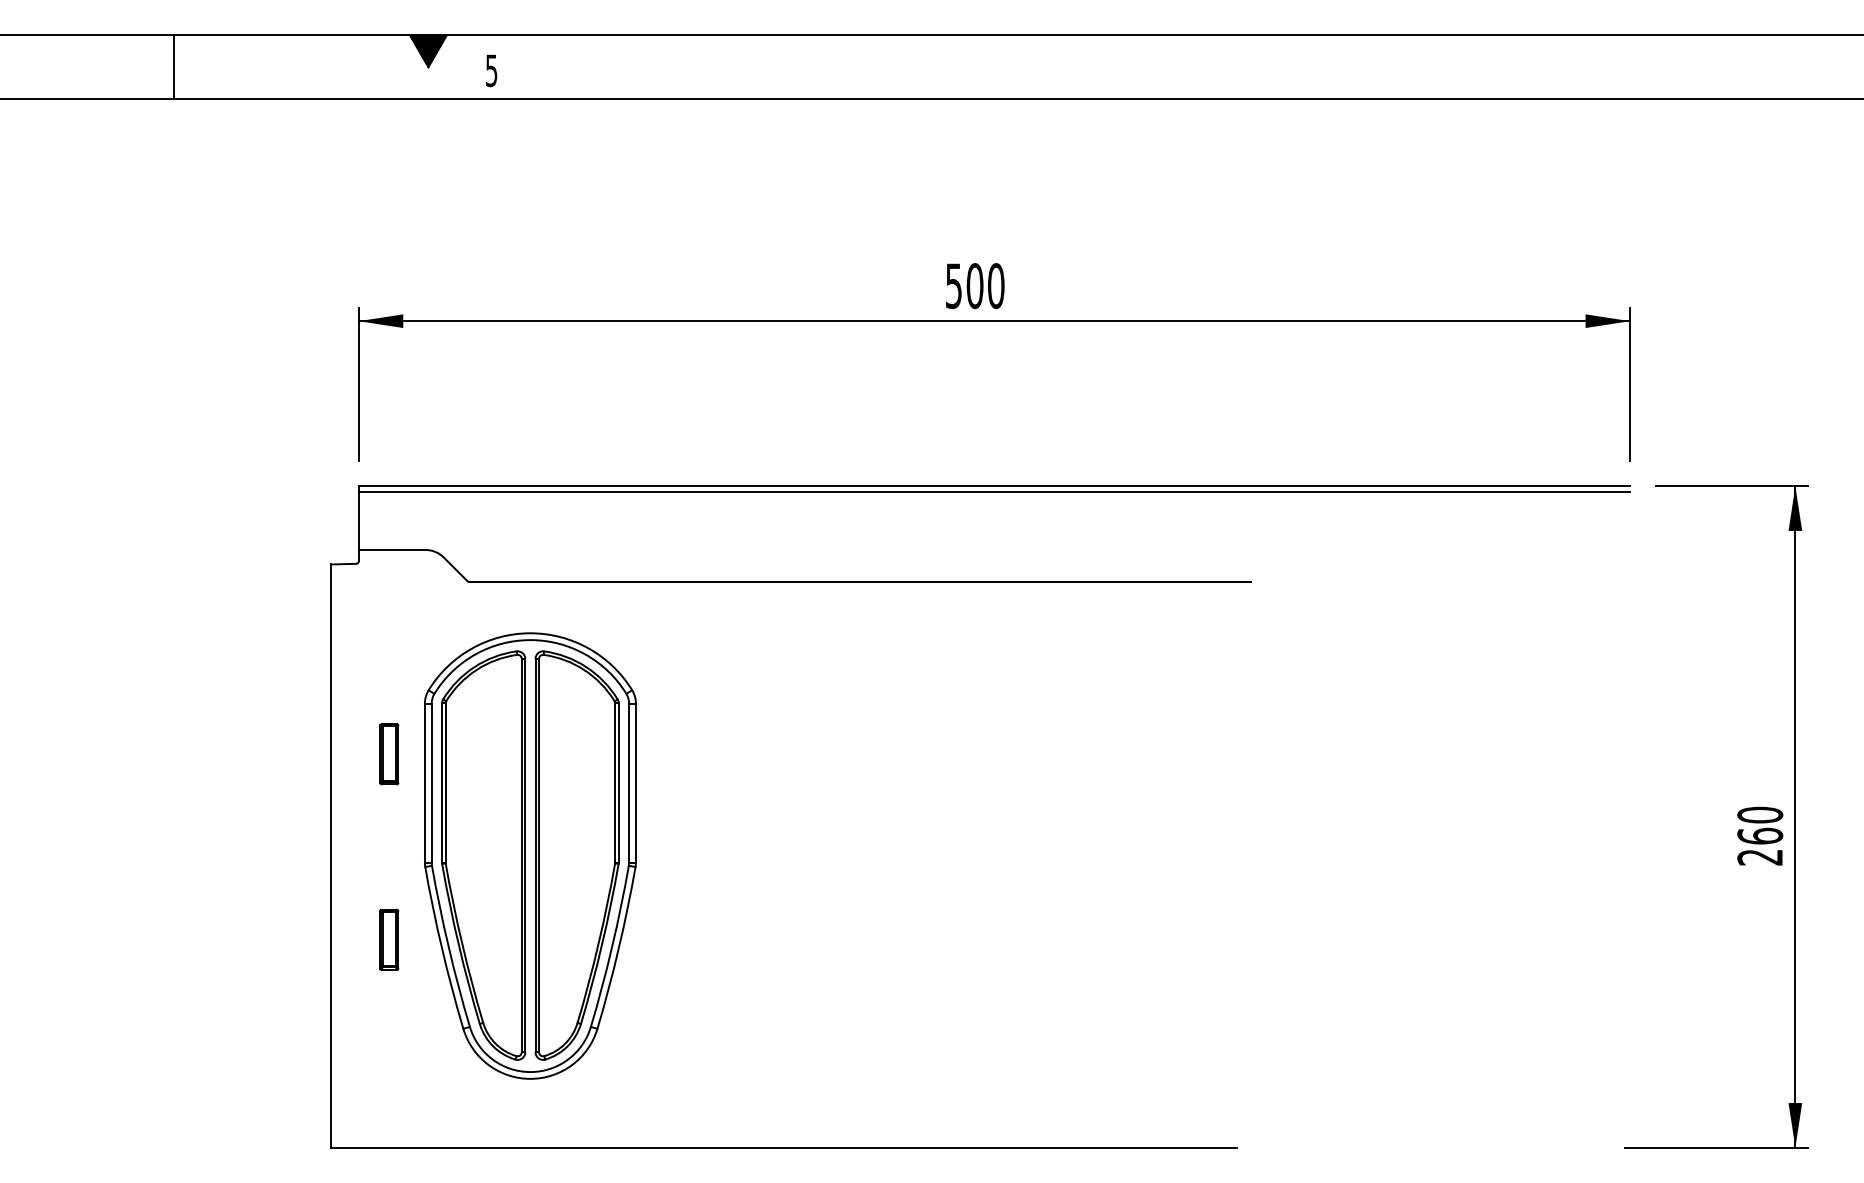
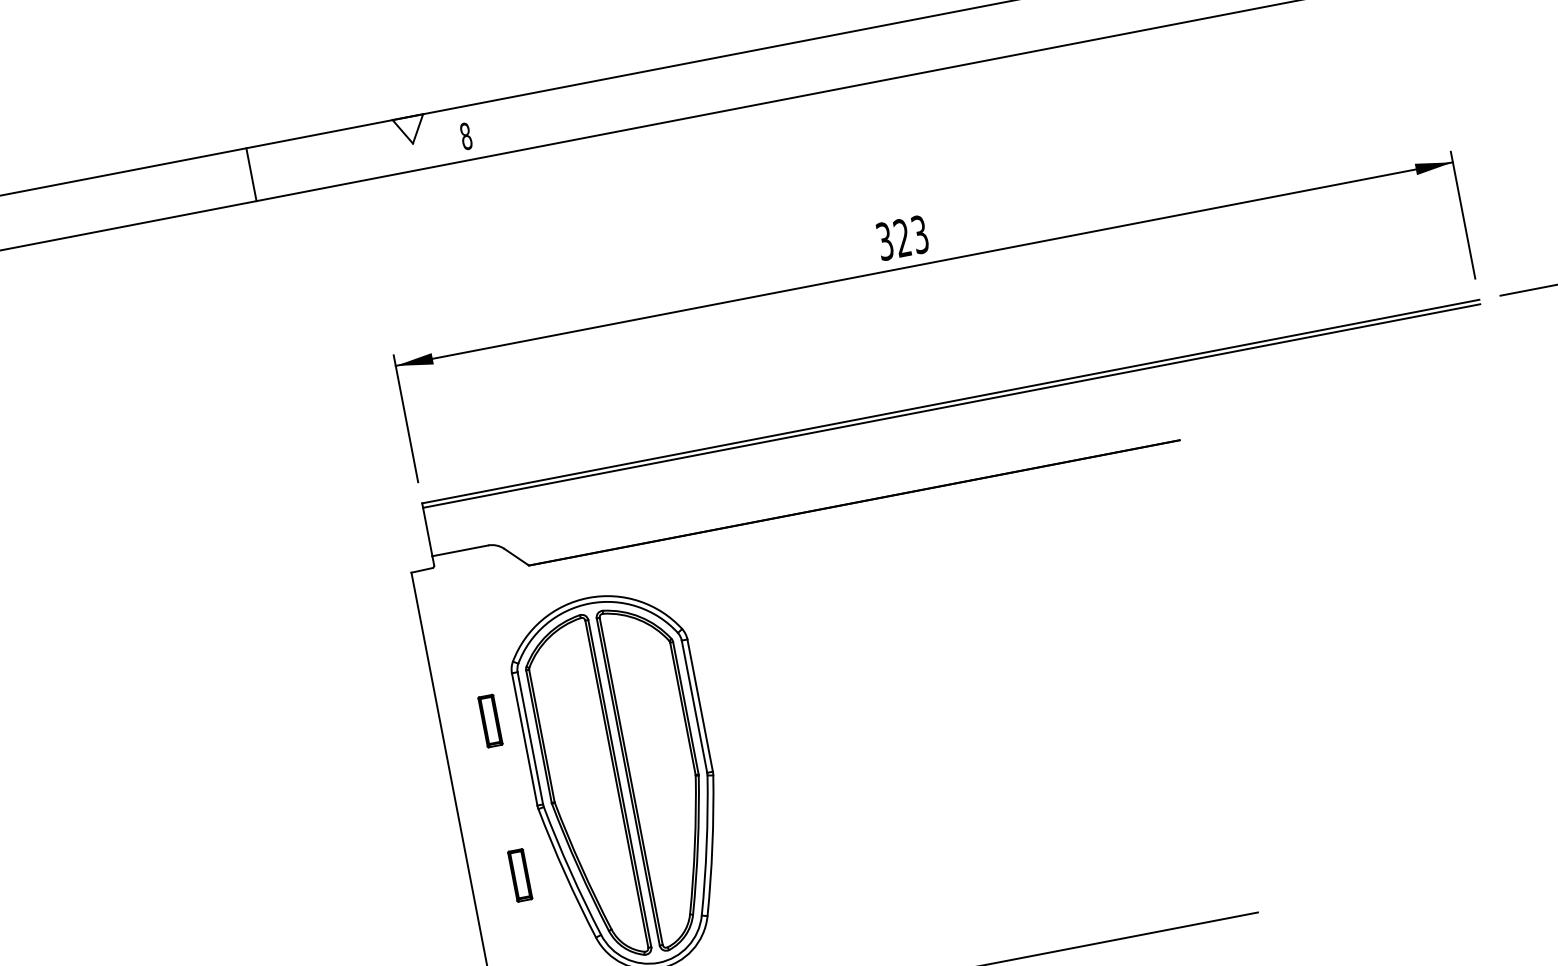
fill: (428, 51) -> (410, 130), removed
line: (174, 67) -> (251, 174), moved
text: (491, 70) -> (465, 136), 5 -> 8
text: (975, 286) -> (903, 238), 500 -> 323

